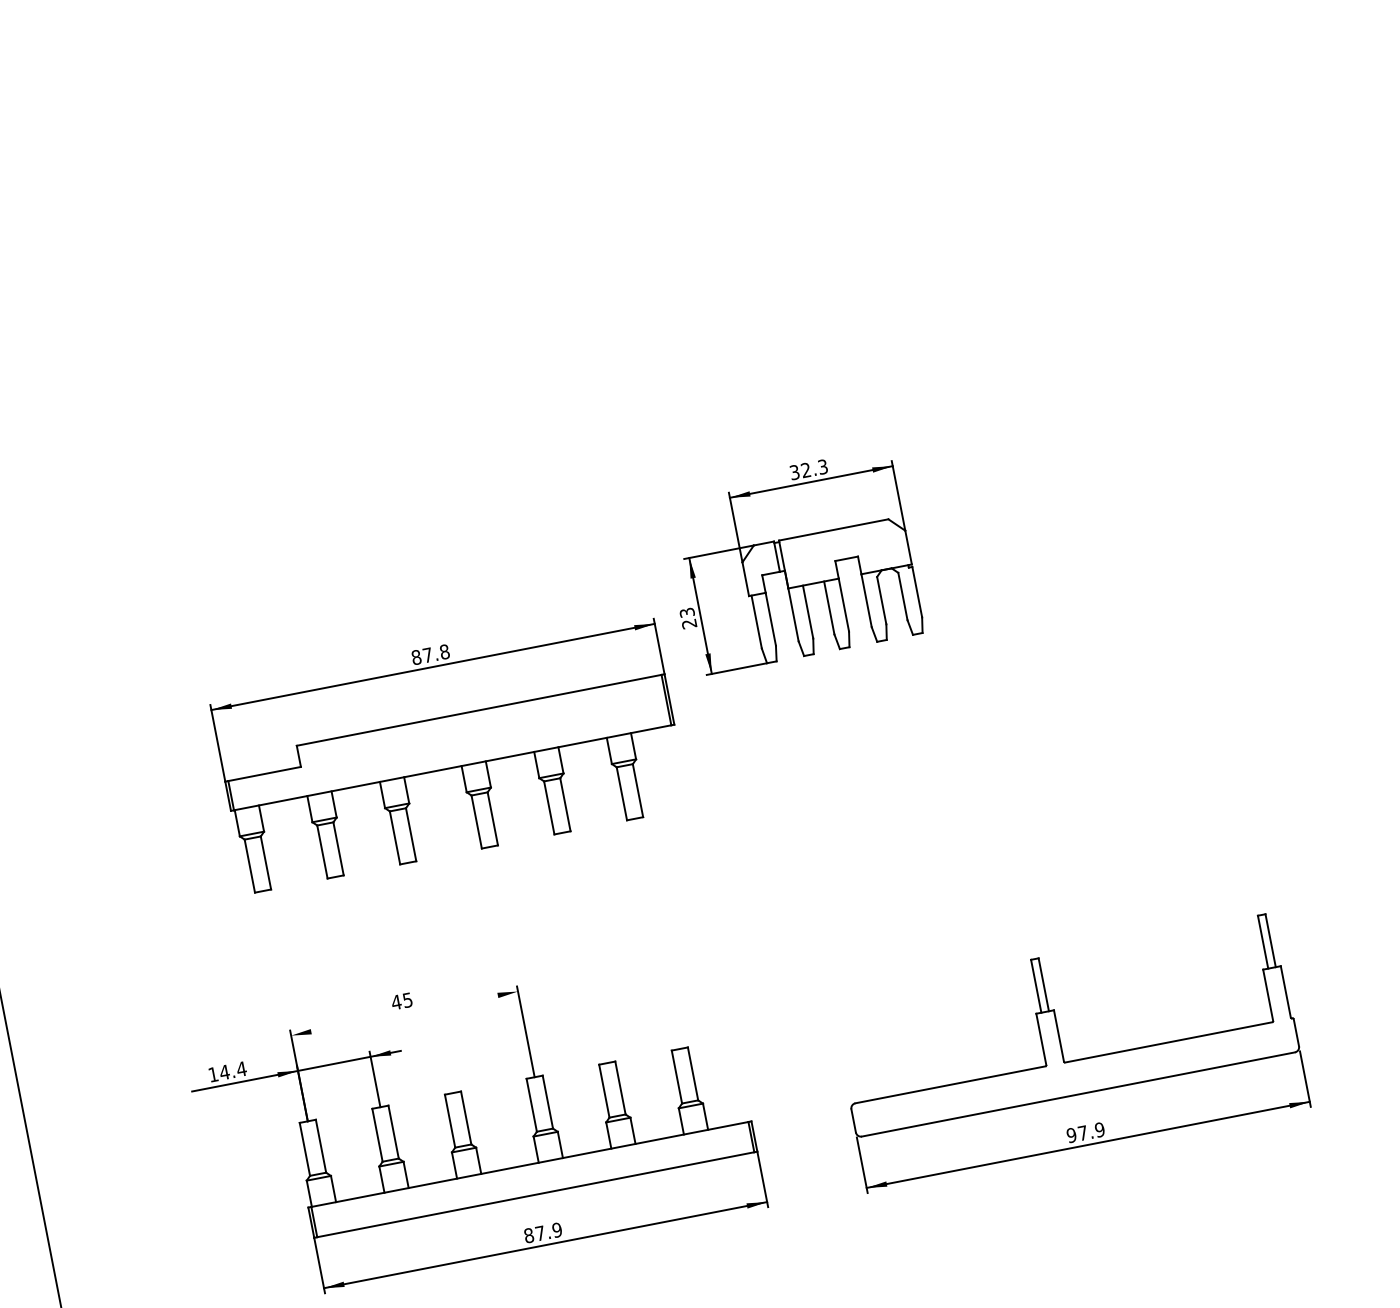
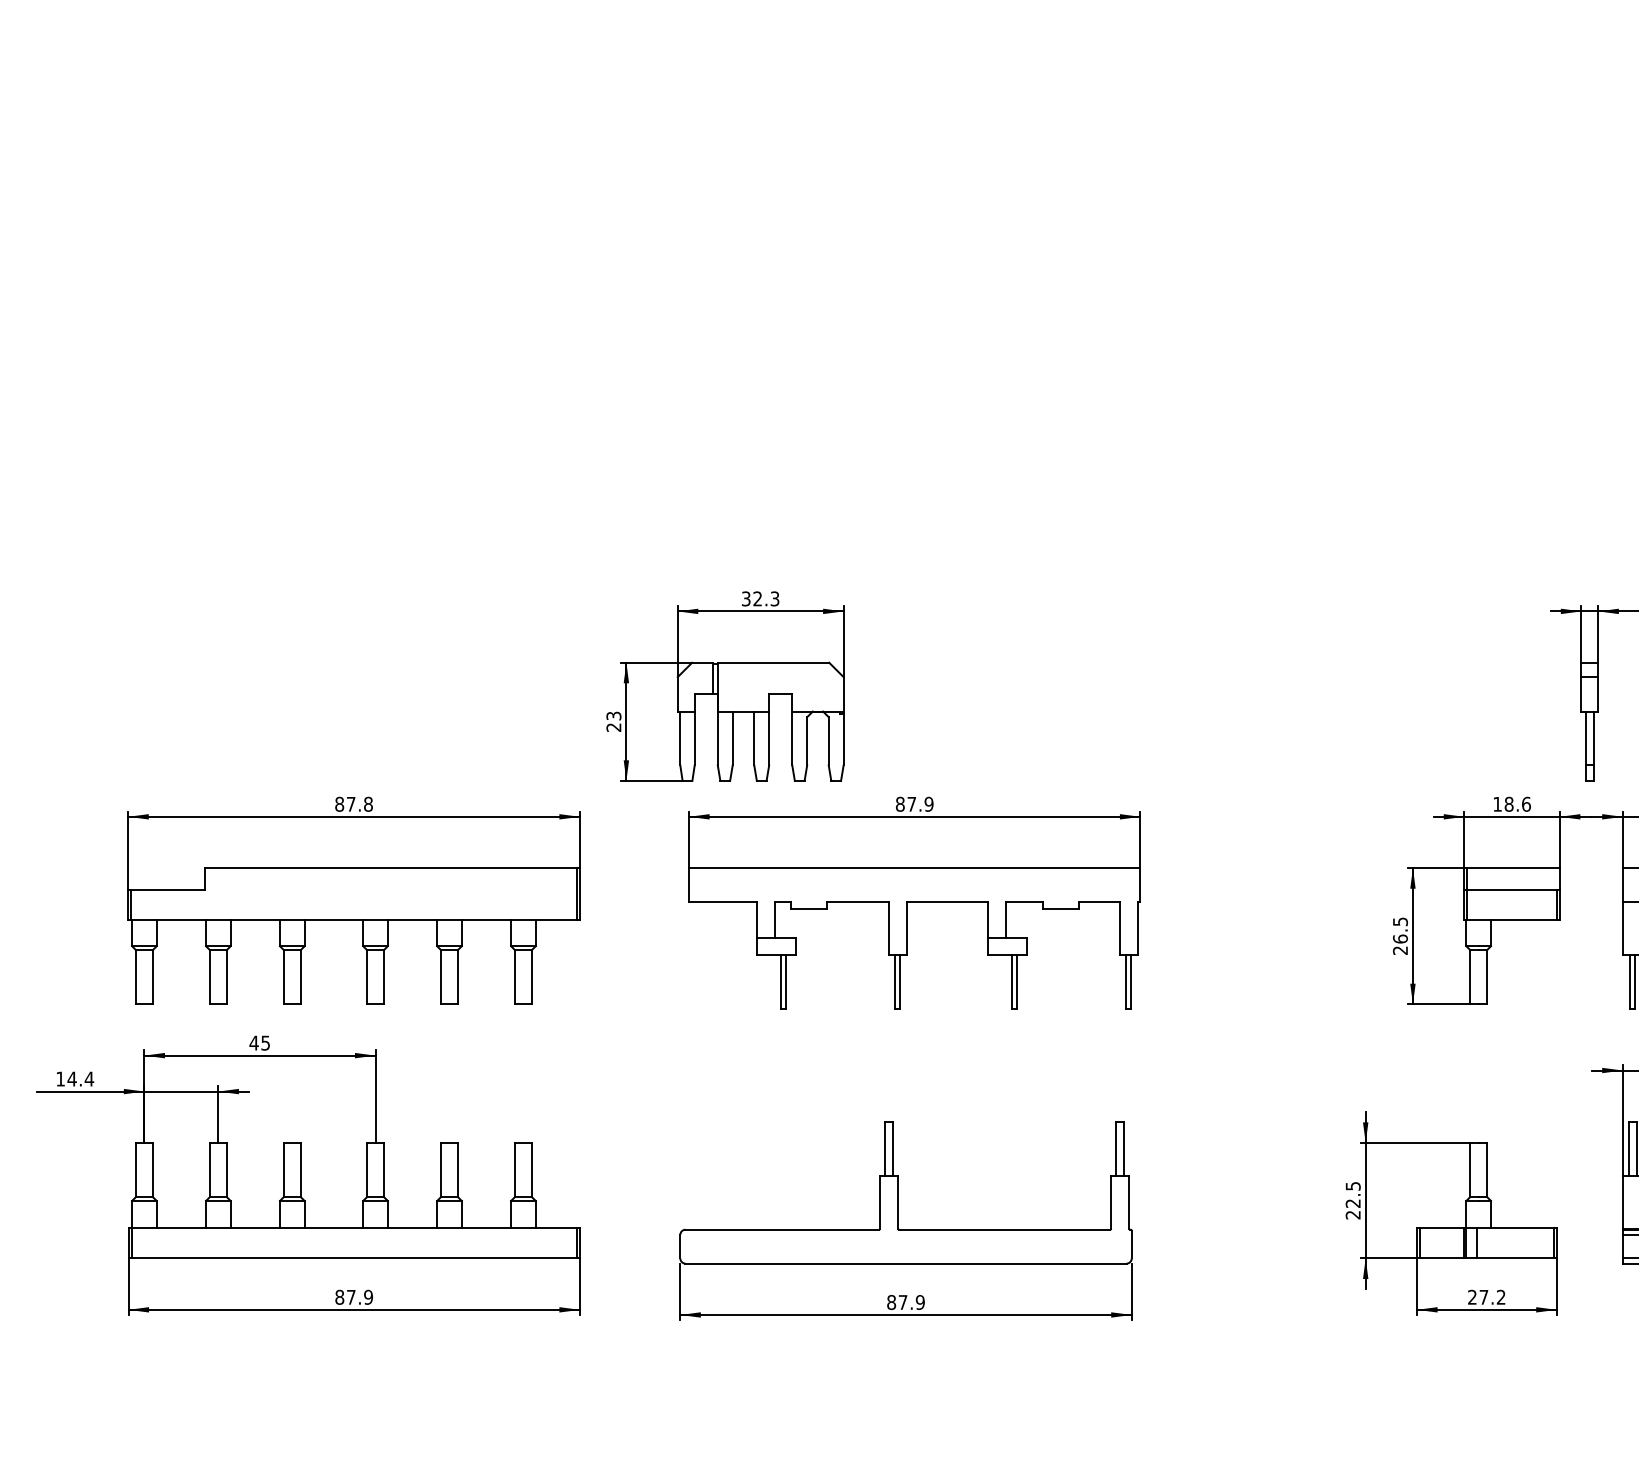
part: (1017, 738) -> (914, 902), added
part: (448, 749) -> (353, 900), moved
line: (404, 1013) -> (259, 1055), added
text: (1071, 1135) -> (891, 1302), 97.9 -> 87.9

